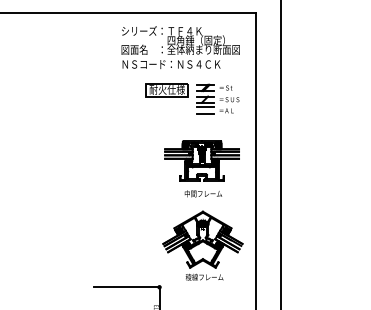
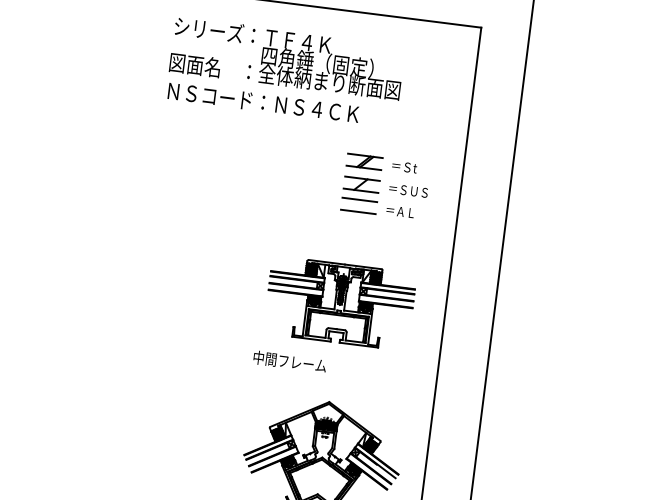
text: (180, 47) -> (285, 71), moved
part: (166, 90) -> (288, 157), removed
text: (202, 193) -> (288, 360), moved

